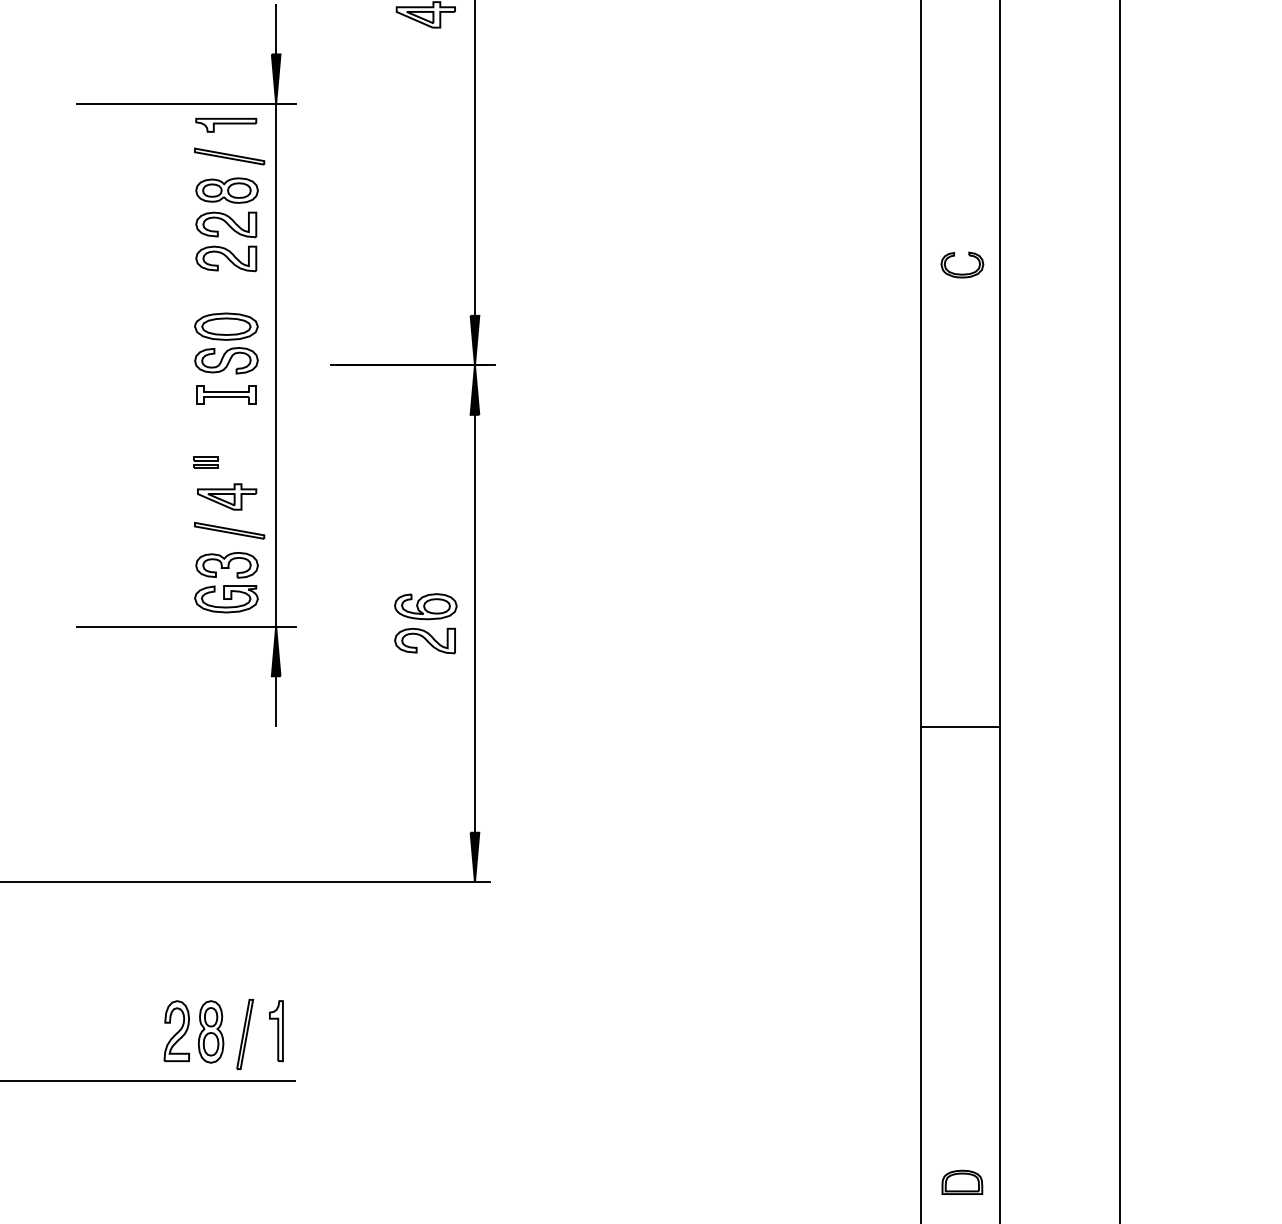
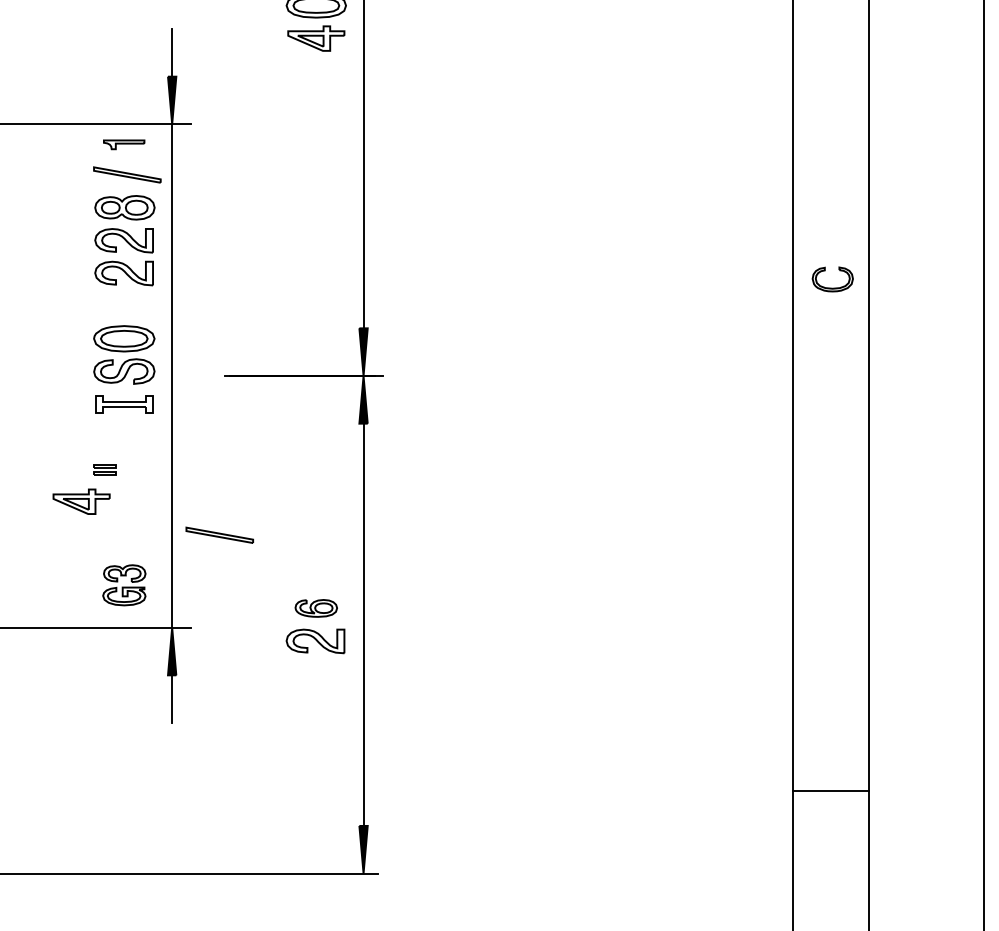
part: (226, 124) -> (124, 144), size x0.7
part: (227, 496) -> (82, 501), moved
part: (229, 530) -> (219, 534), moved
part: (226, 582) -> (124, 585), size x0.7
part: (425, 606) -> (315, 608), size x0.7
line: (960, 727) -> (830, 791), moved

